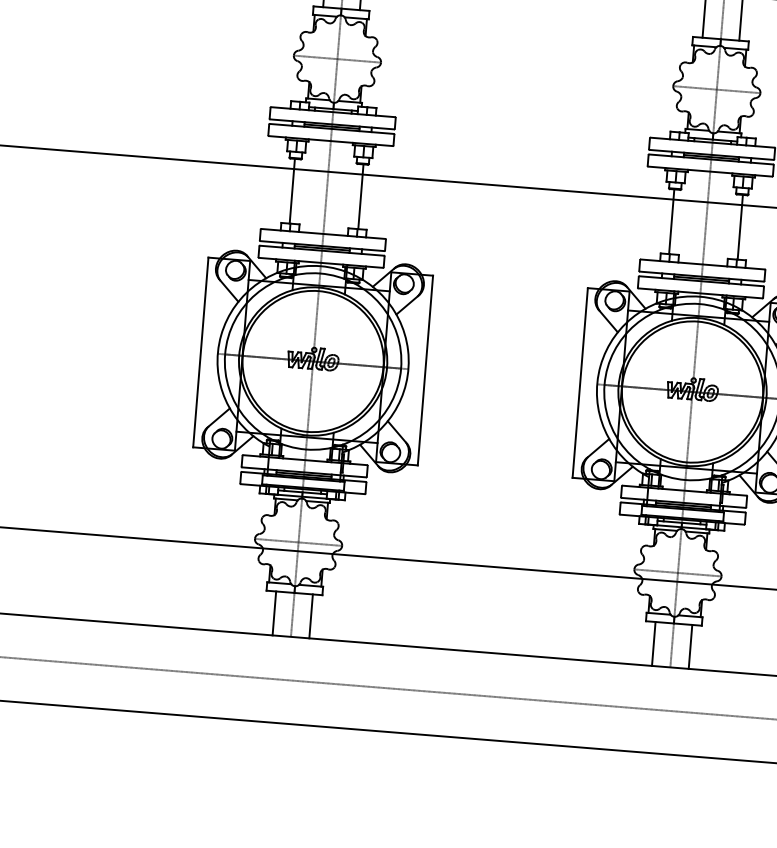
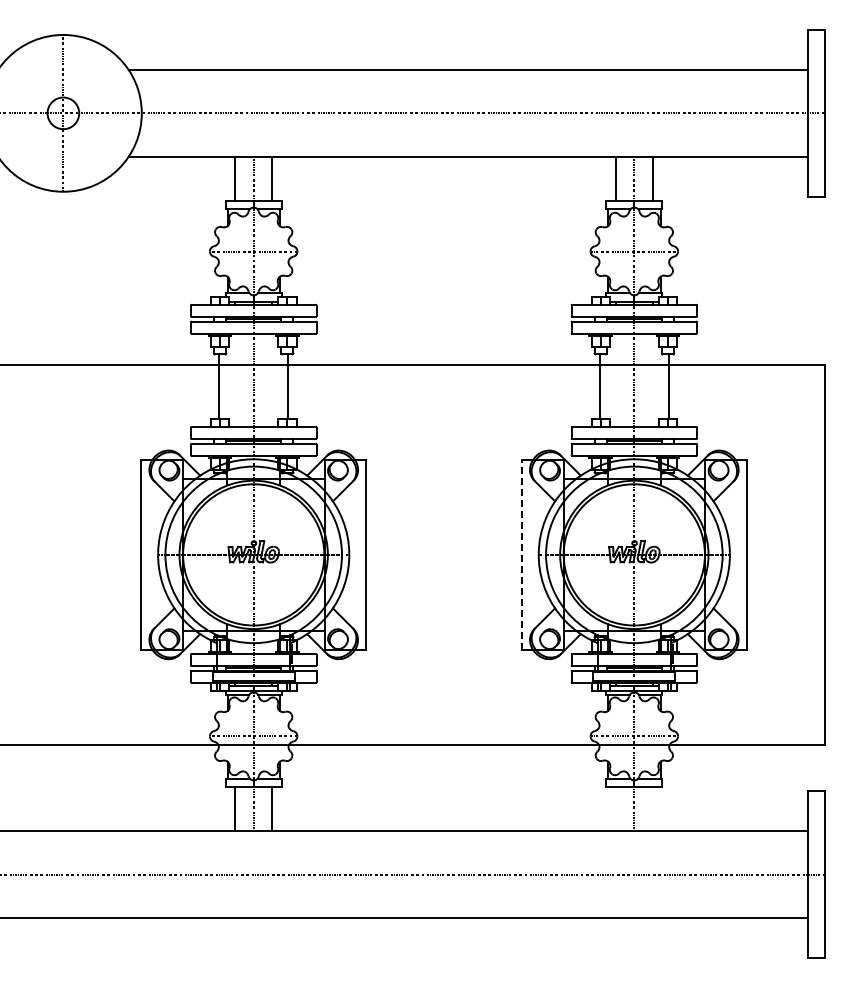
line: (580, 382) -> (521, 554), solid -> dashed
line: (653, 644) -> (615, 809), removed
line: (690, 647) -> (652, 809), removed

